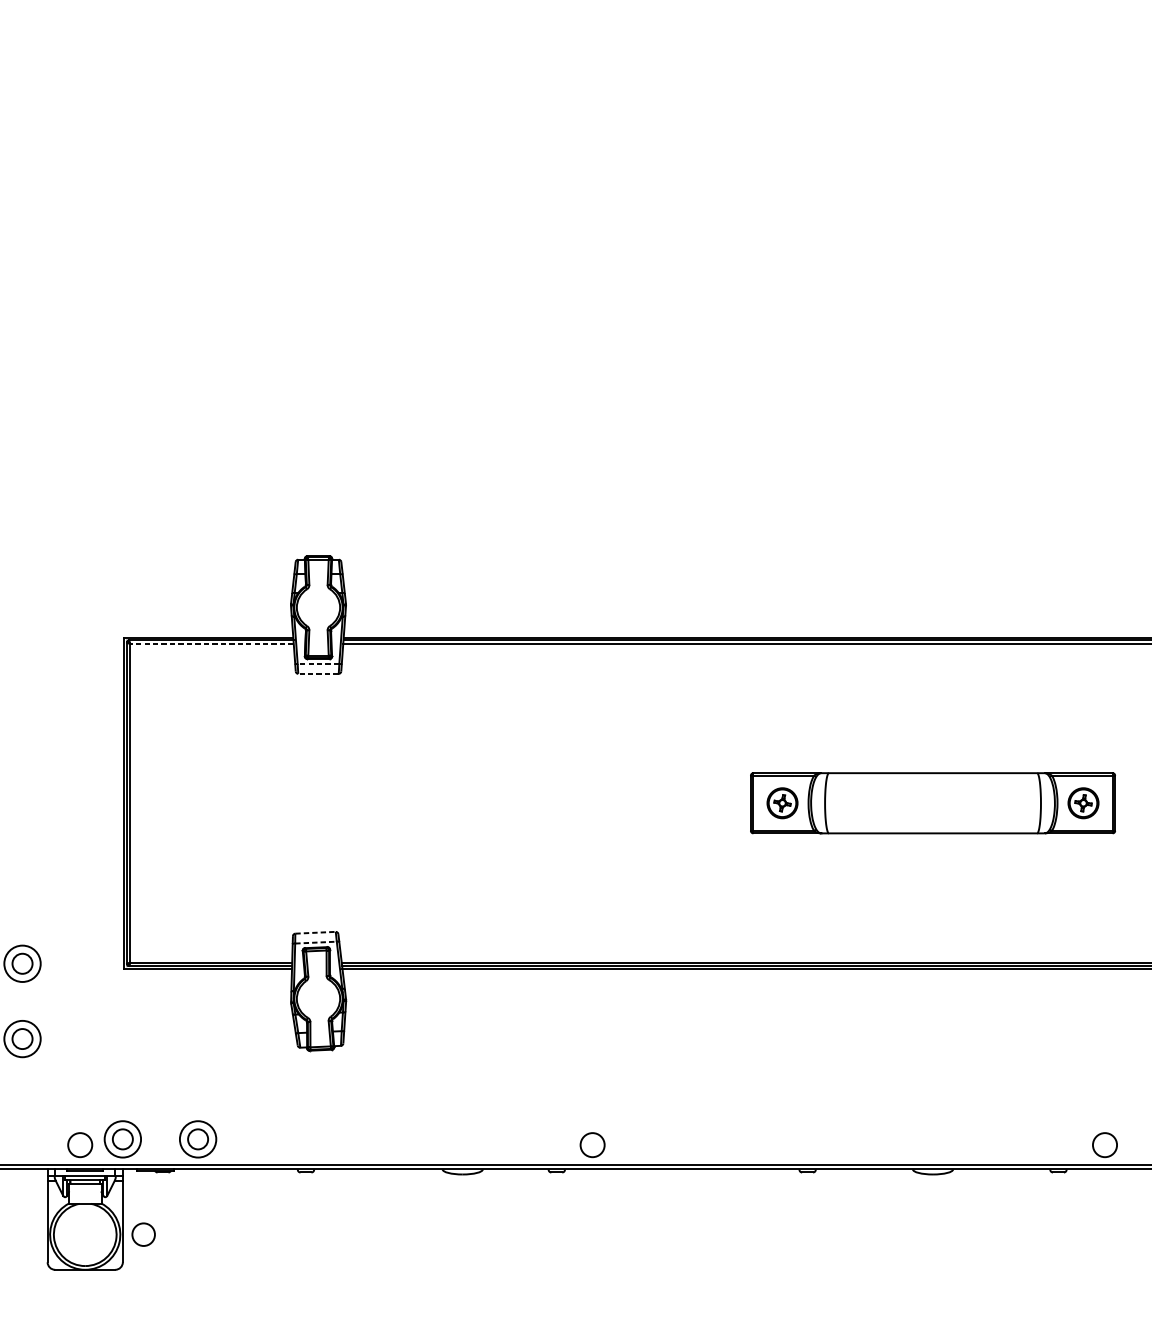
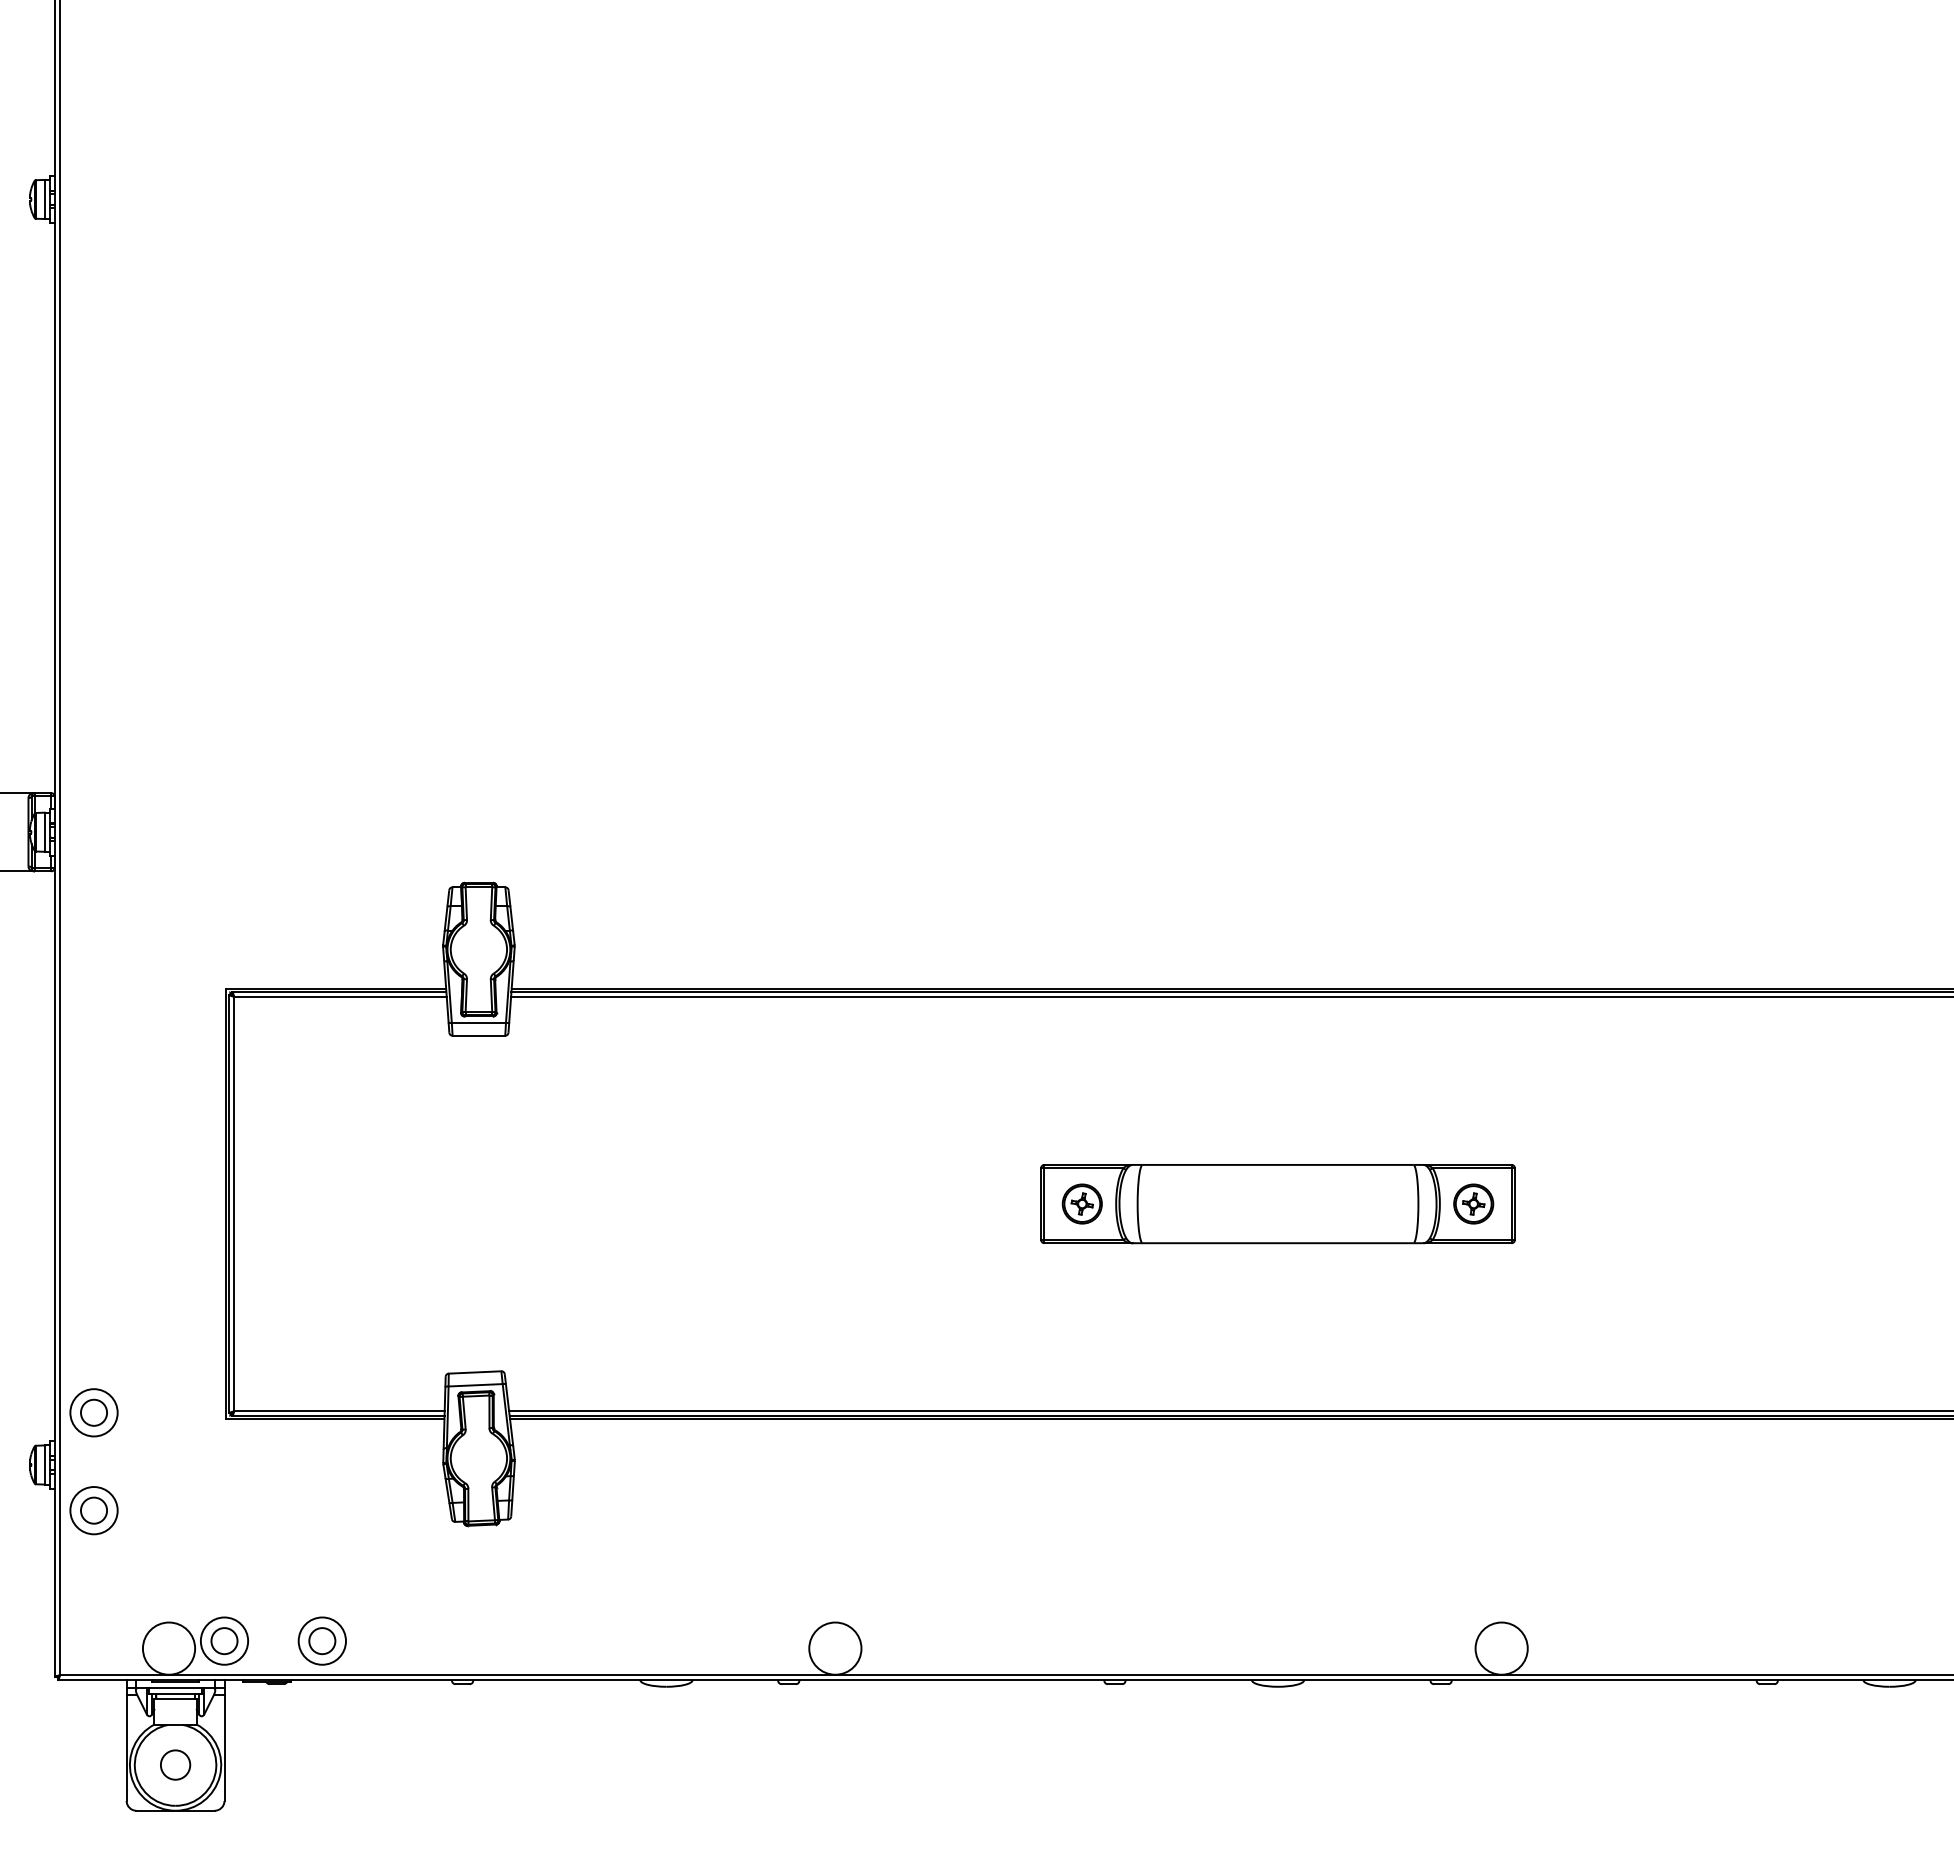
line: (211, 643) -> (339, 996), dashed -> solid
line: (318, 663) -> (478, 1022), dashed -> solid
line: (318, 673) -> (478, 1035), dashed -> solid
line: (315, 932) -> (475, 1372), dashed -> solid
line: (316, 942) -> (476, 1385), dashed -> solid
circle: (79, 1145) -> (168, 1648), size x1.67
circle: (592, 1145) -> (835, 1648), size x1.67
circle: (1104, 1145) -> (1501, 1648), size x1.67
circle: (143, 1234) -> (175, 1764), moved

